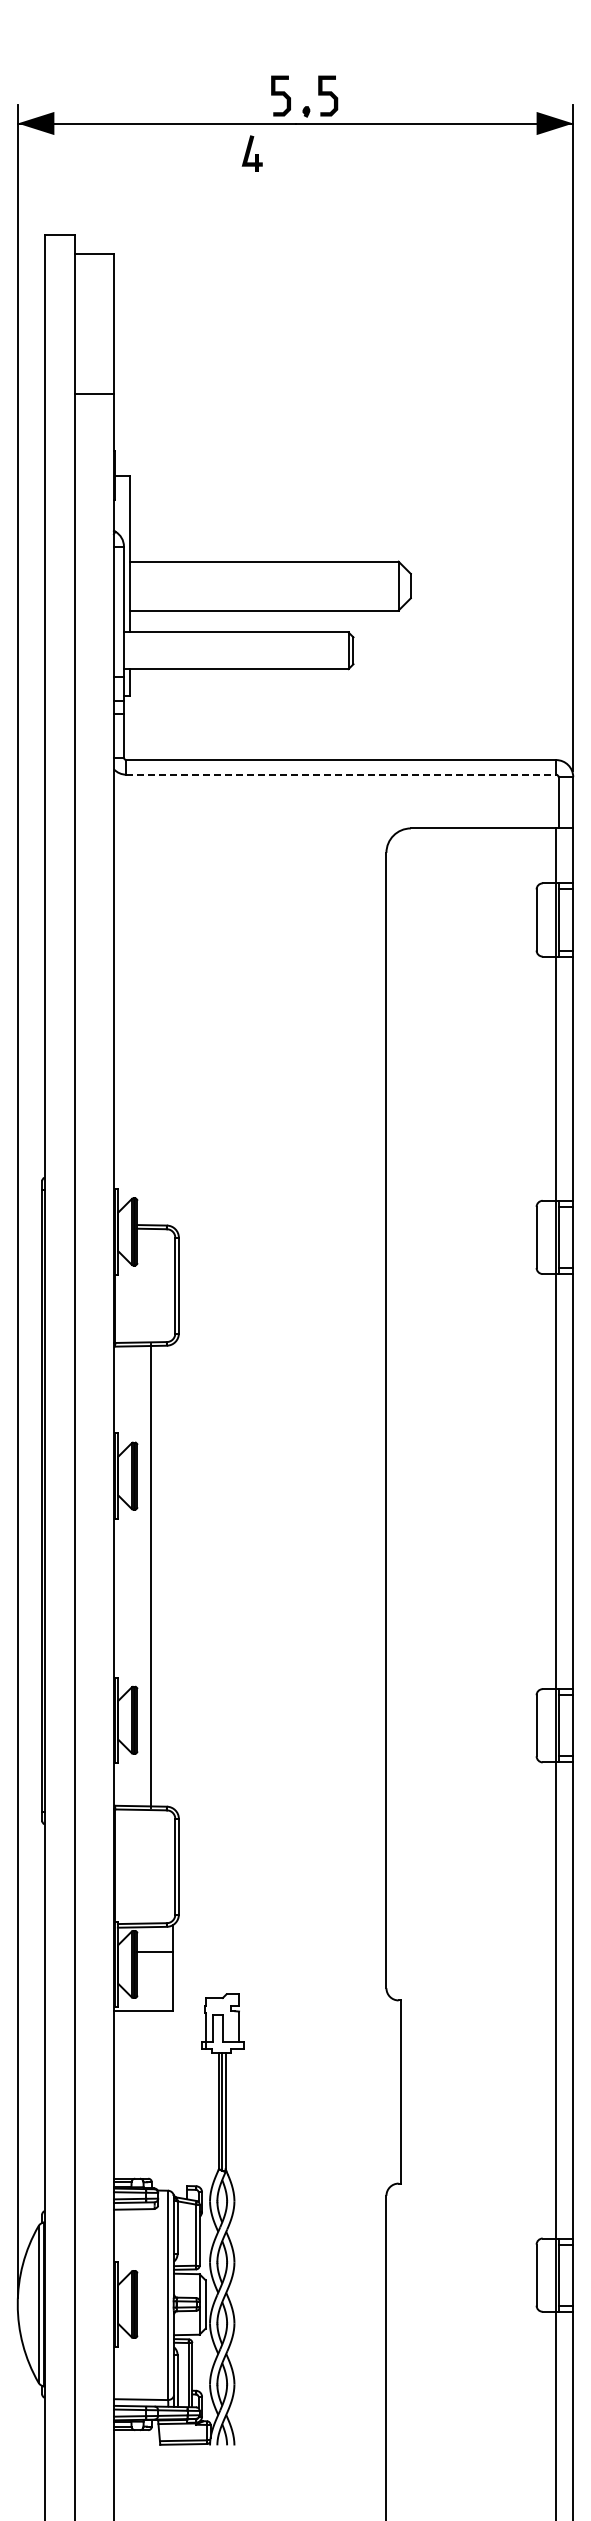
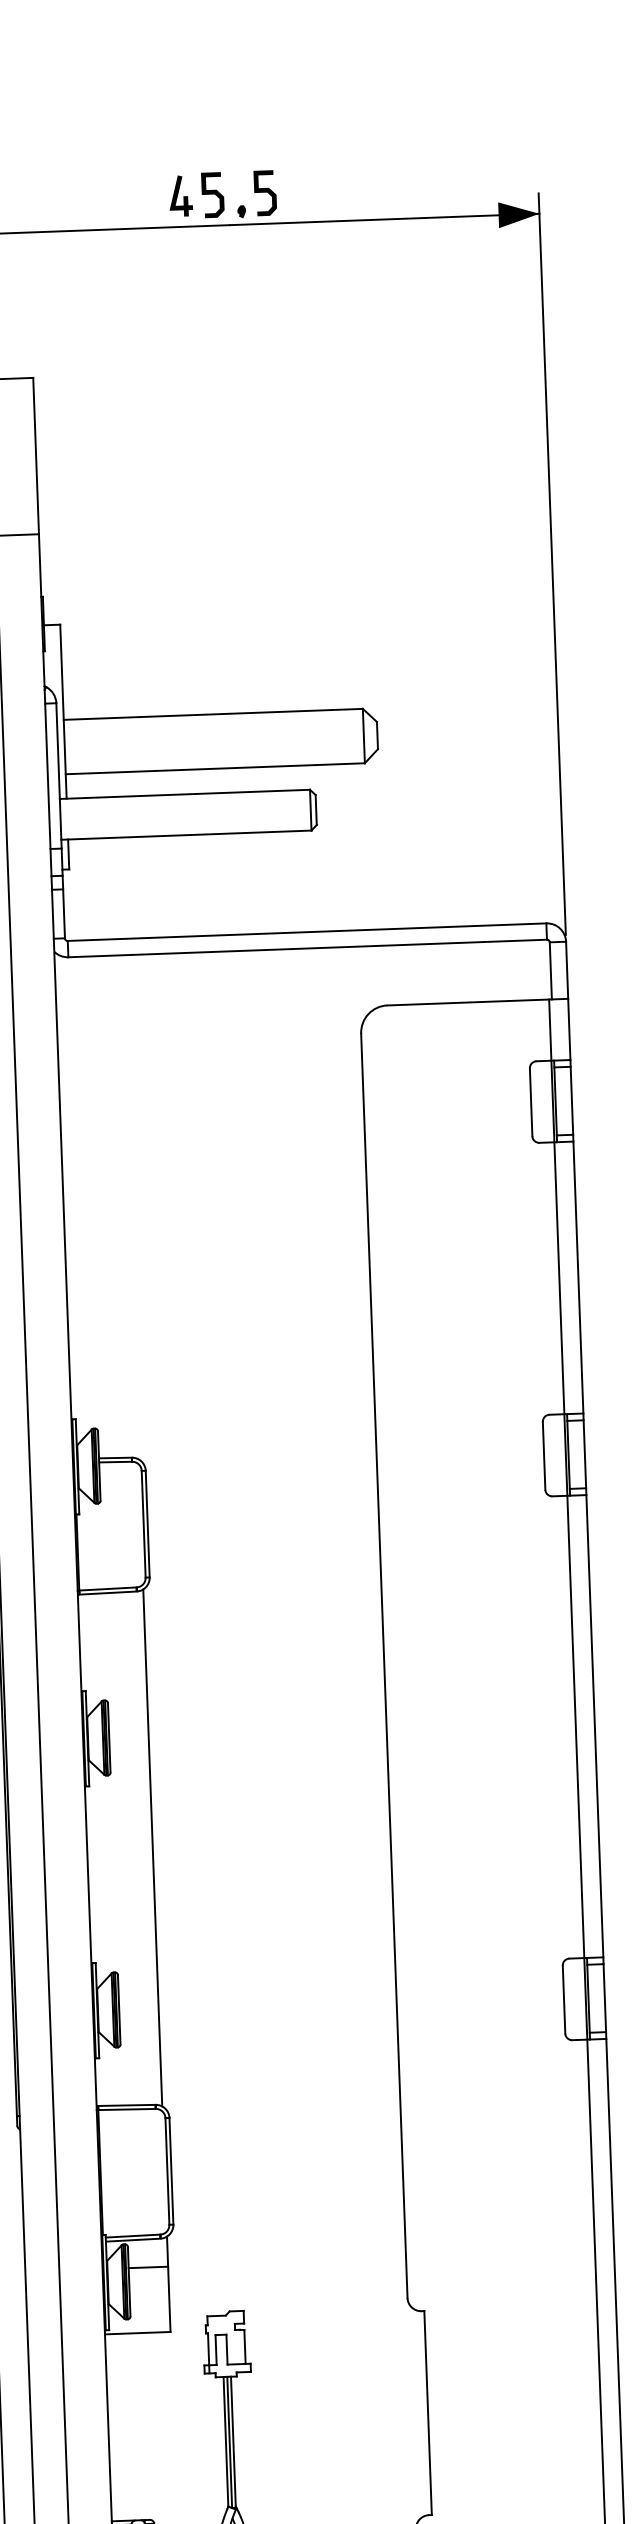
part: (251, 153) -> (179, 195), moved
line: (341, 774) -> (307, 948), dashed -> solid
line: (150, 1576) -> (152, 1848), moved

